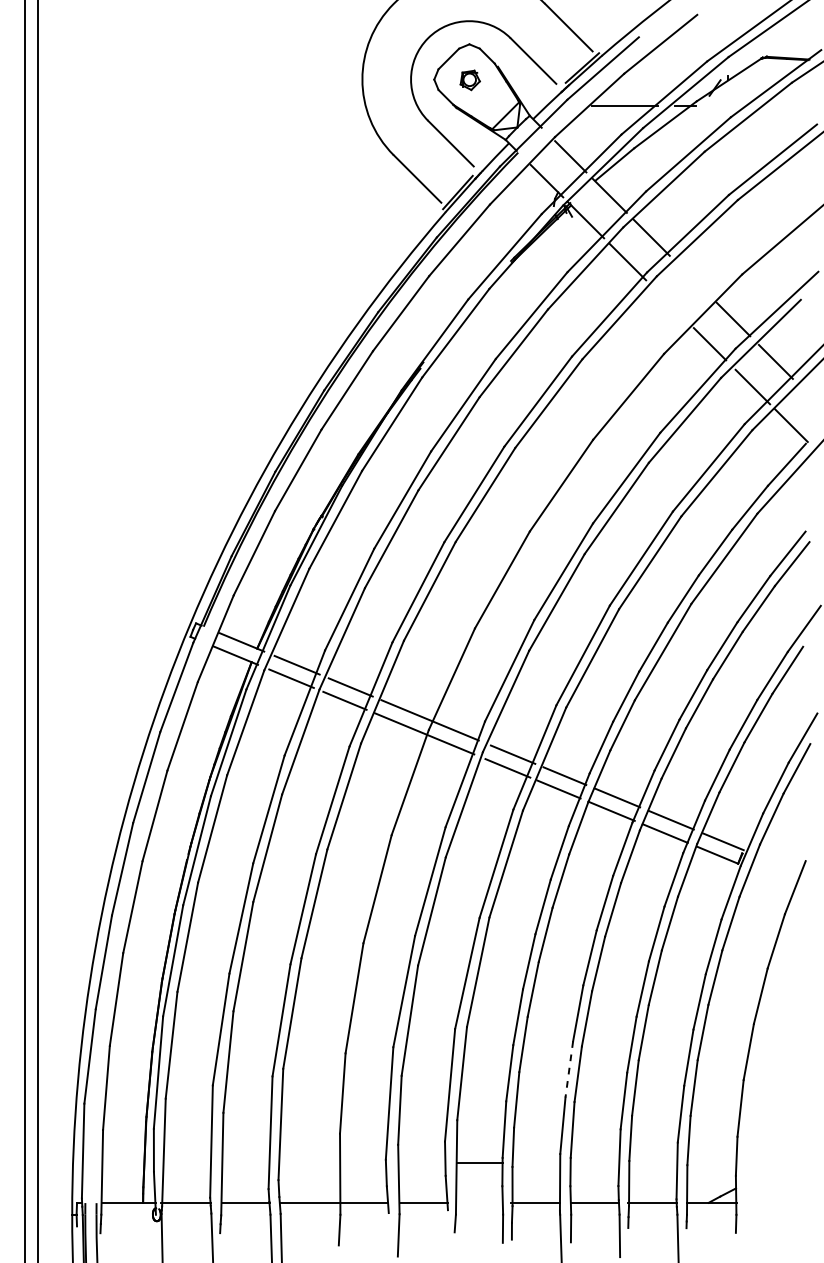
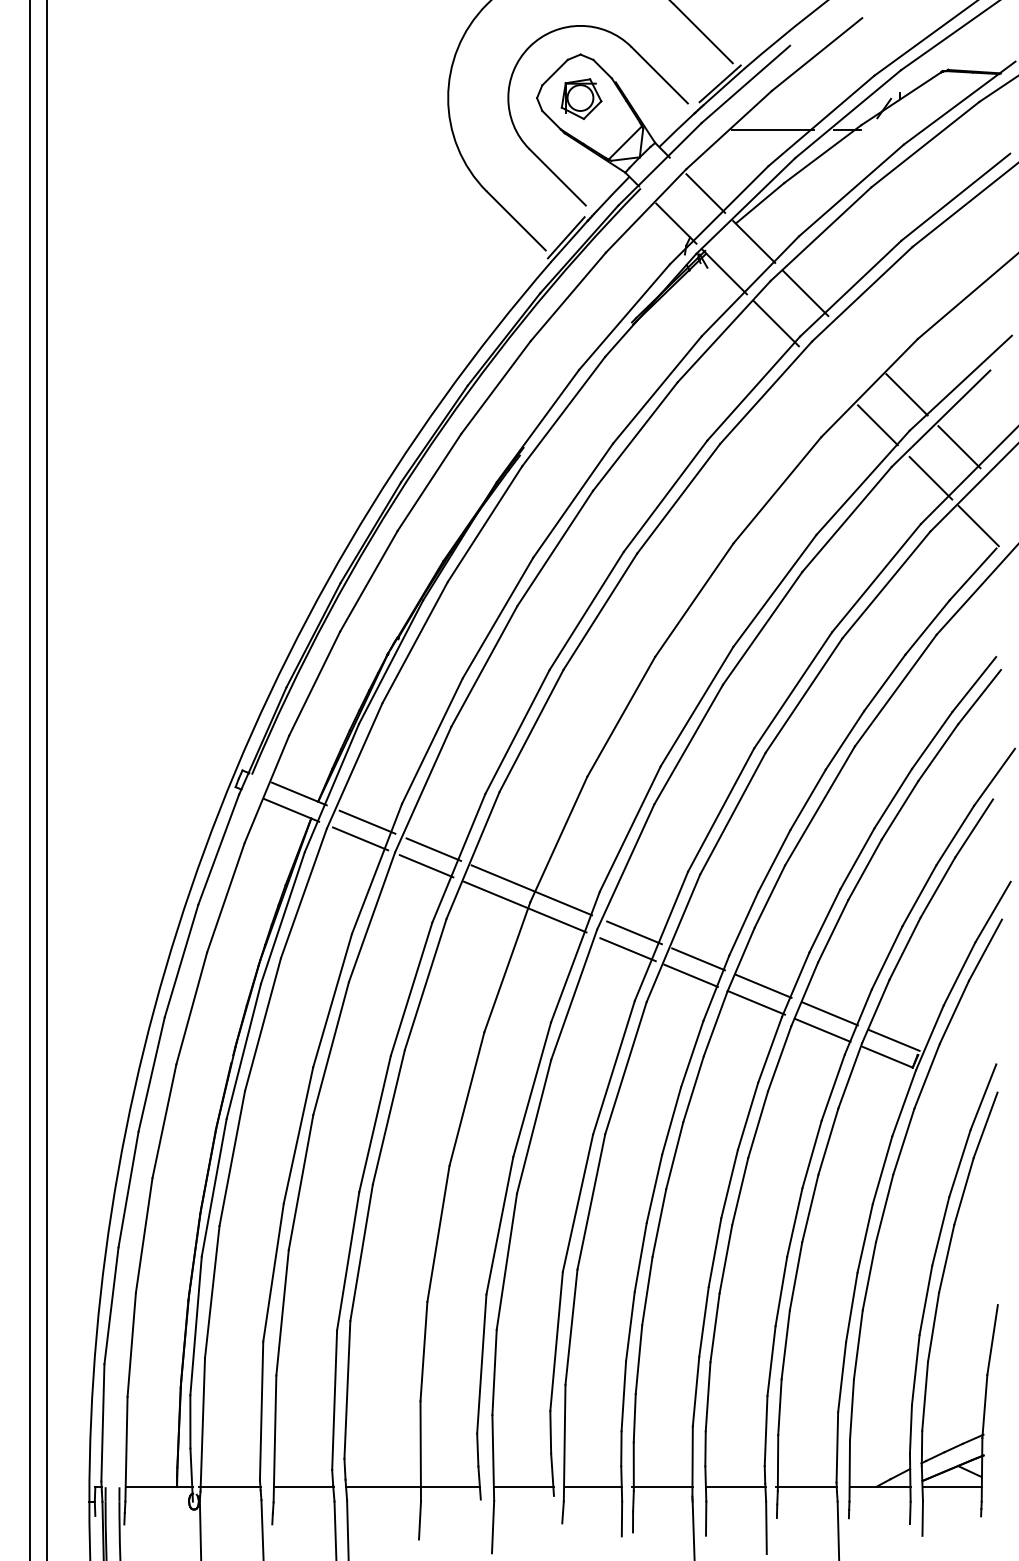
part: (470, 79) -> (581, 98), size x1.67
part: (758, 1060) -> (937, 1310), added
line: (568, 1069) -> (703, 1322), dashed -> solid
line: (479, 1163) -> (593, 1487), moved

